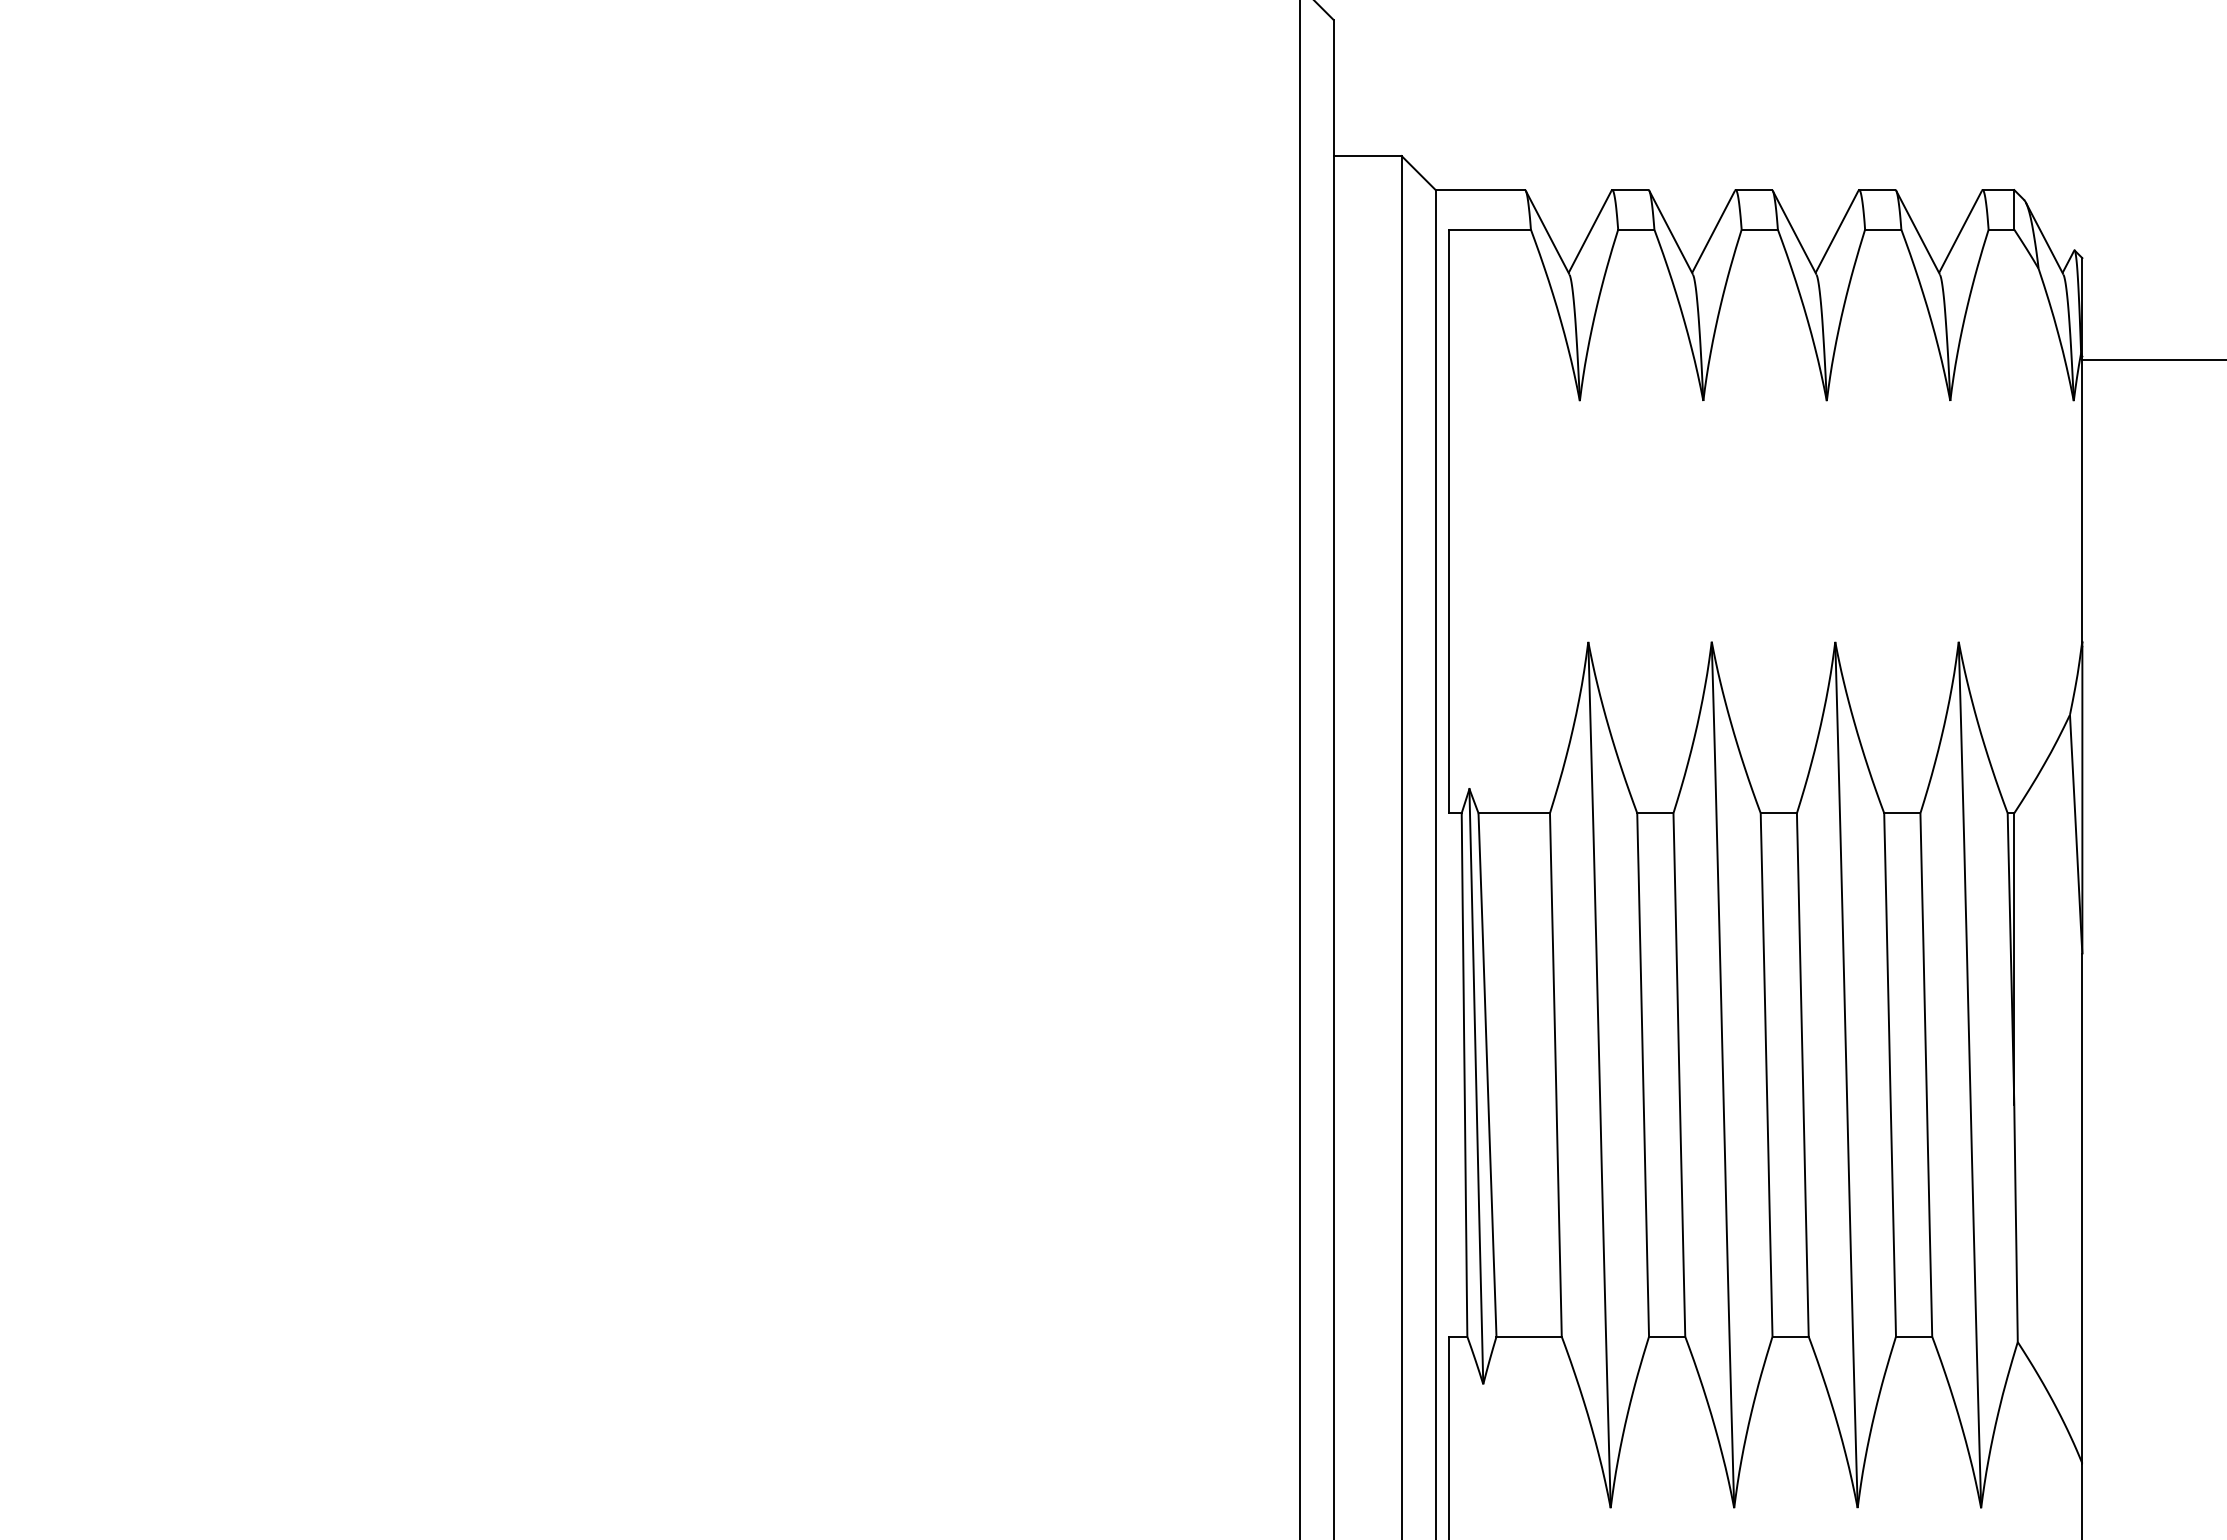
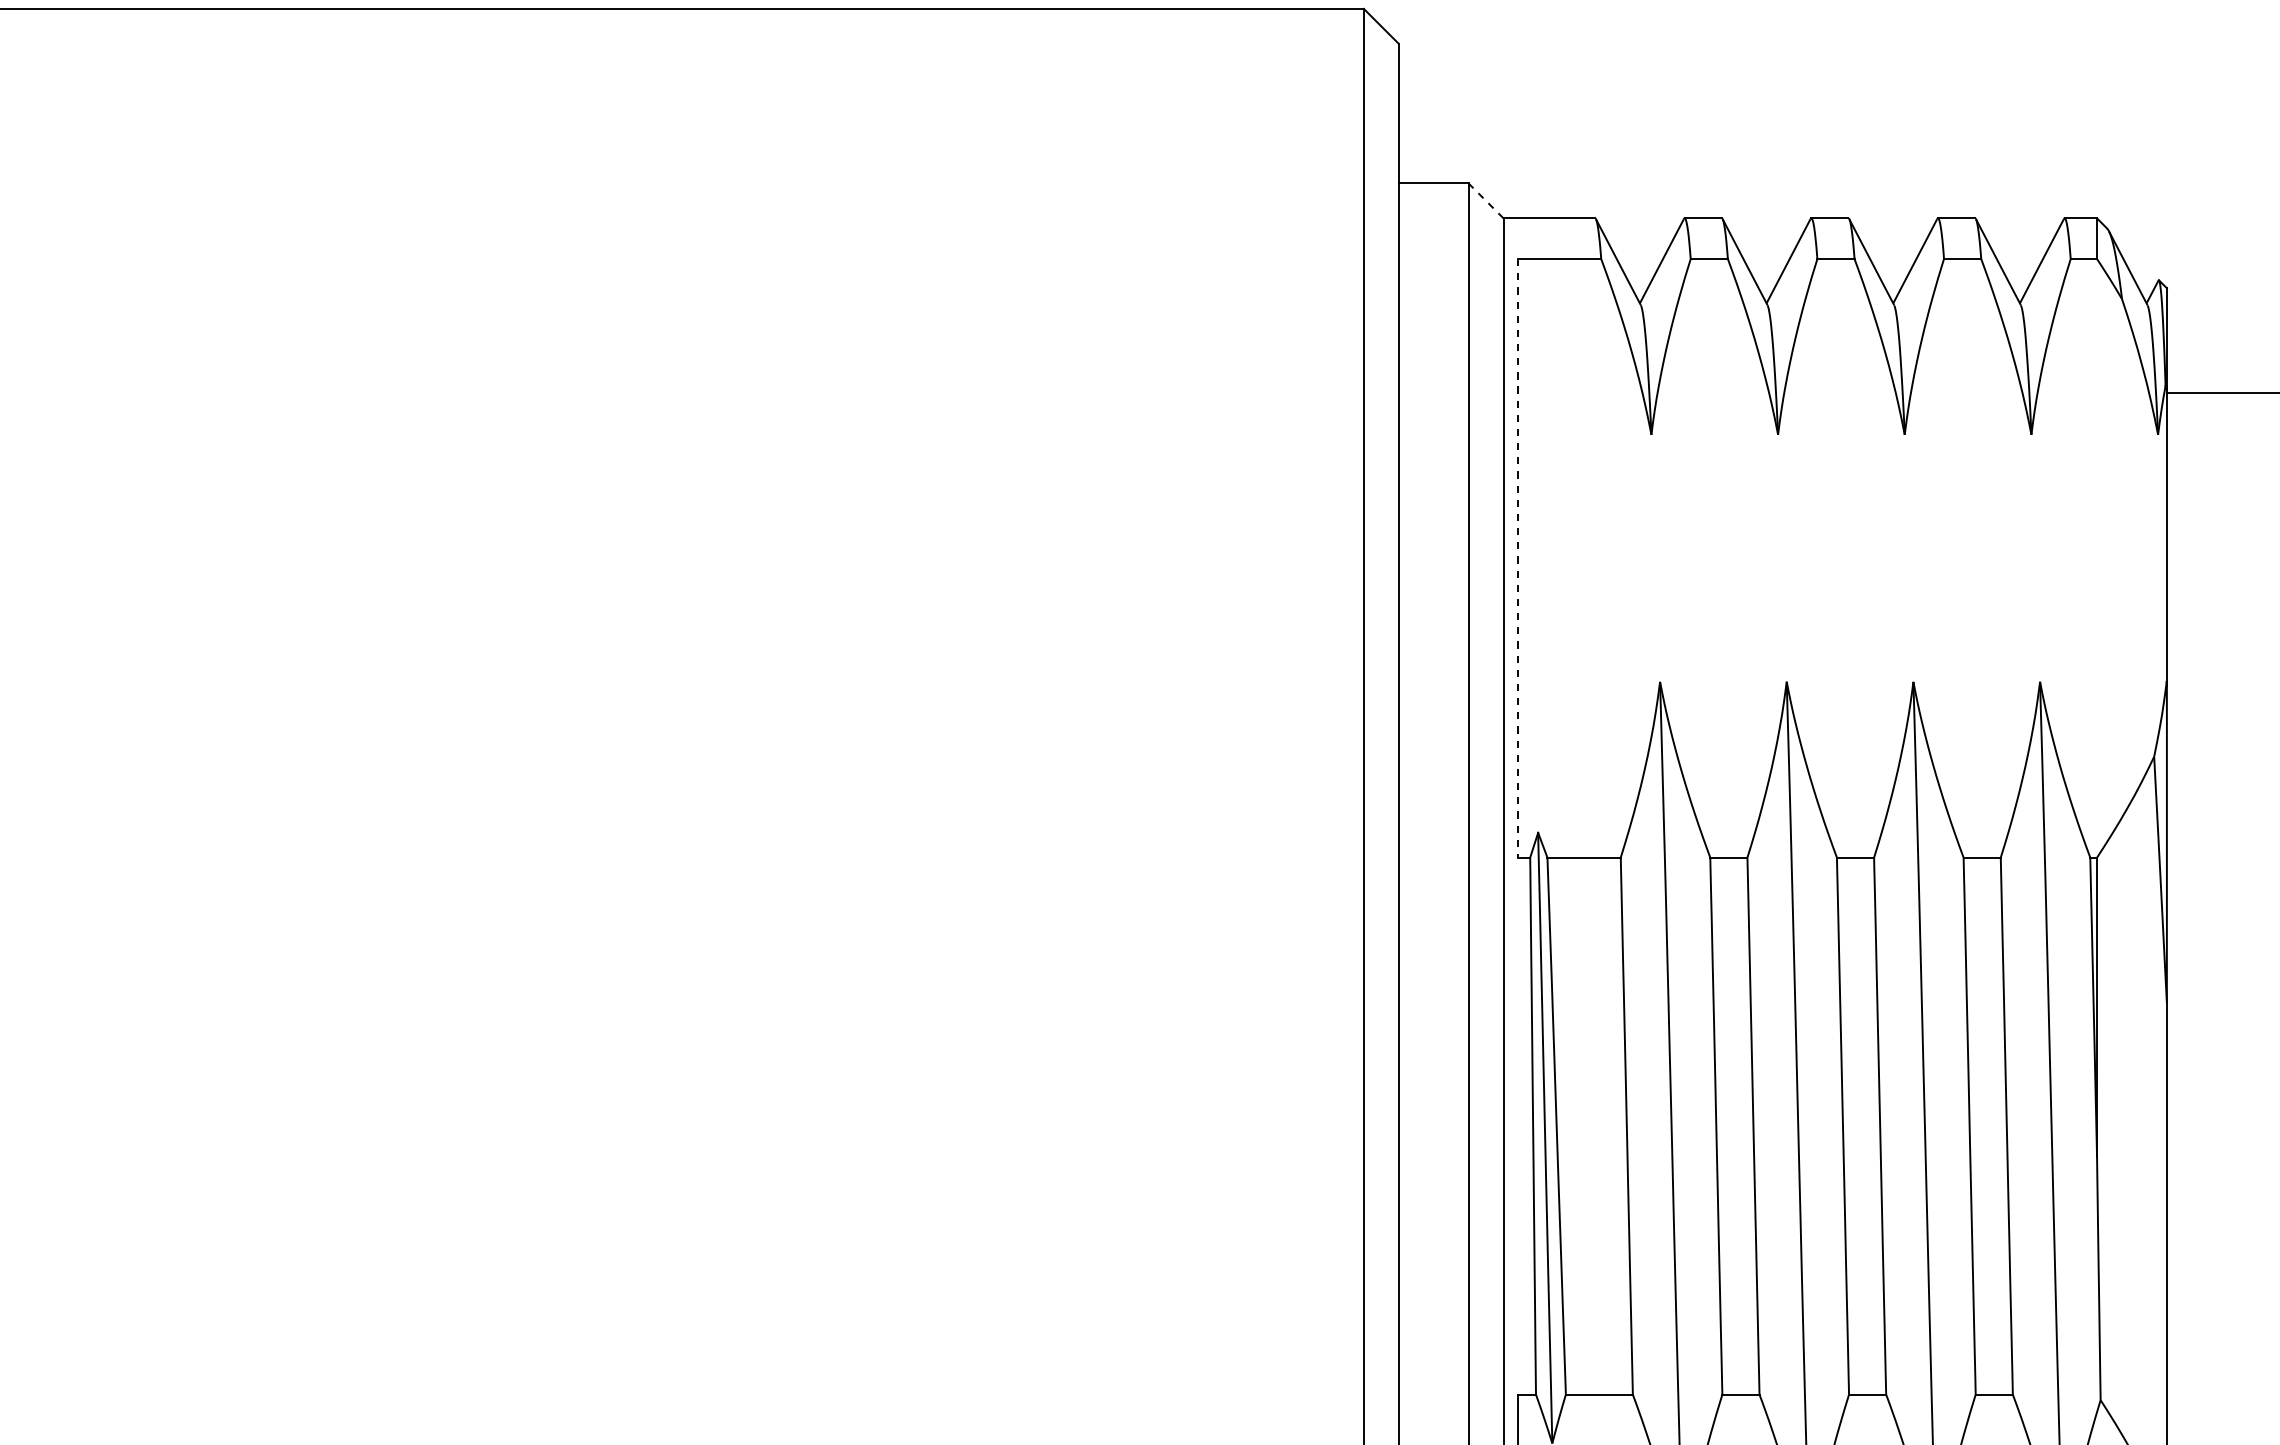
line: (1418, 172) -> (1485, 200), solid -> dashed
line: (1449, 521) -> (1517, 558), solid -> dashed

